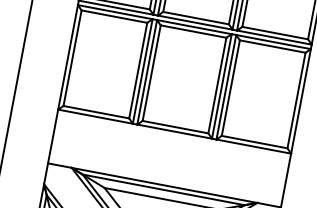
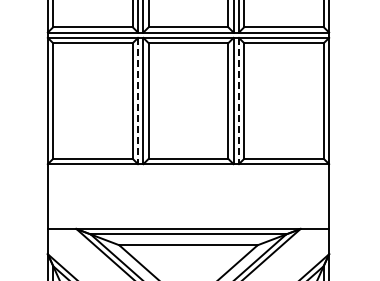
line: (143, 71) -> (138, 101), solid -> dashed
line: (225, 87) -> (238, 101), solid -> dashed

